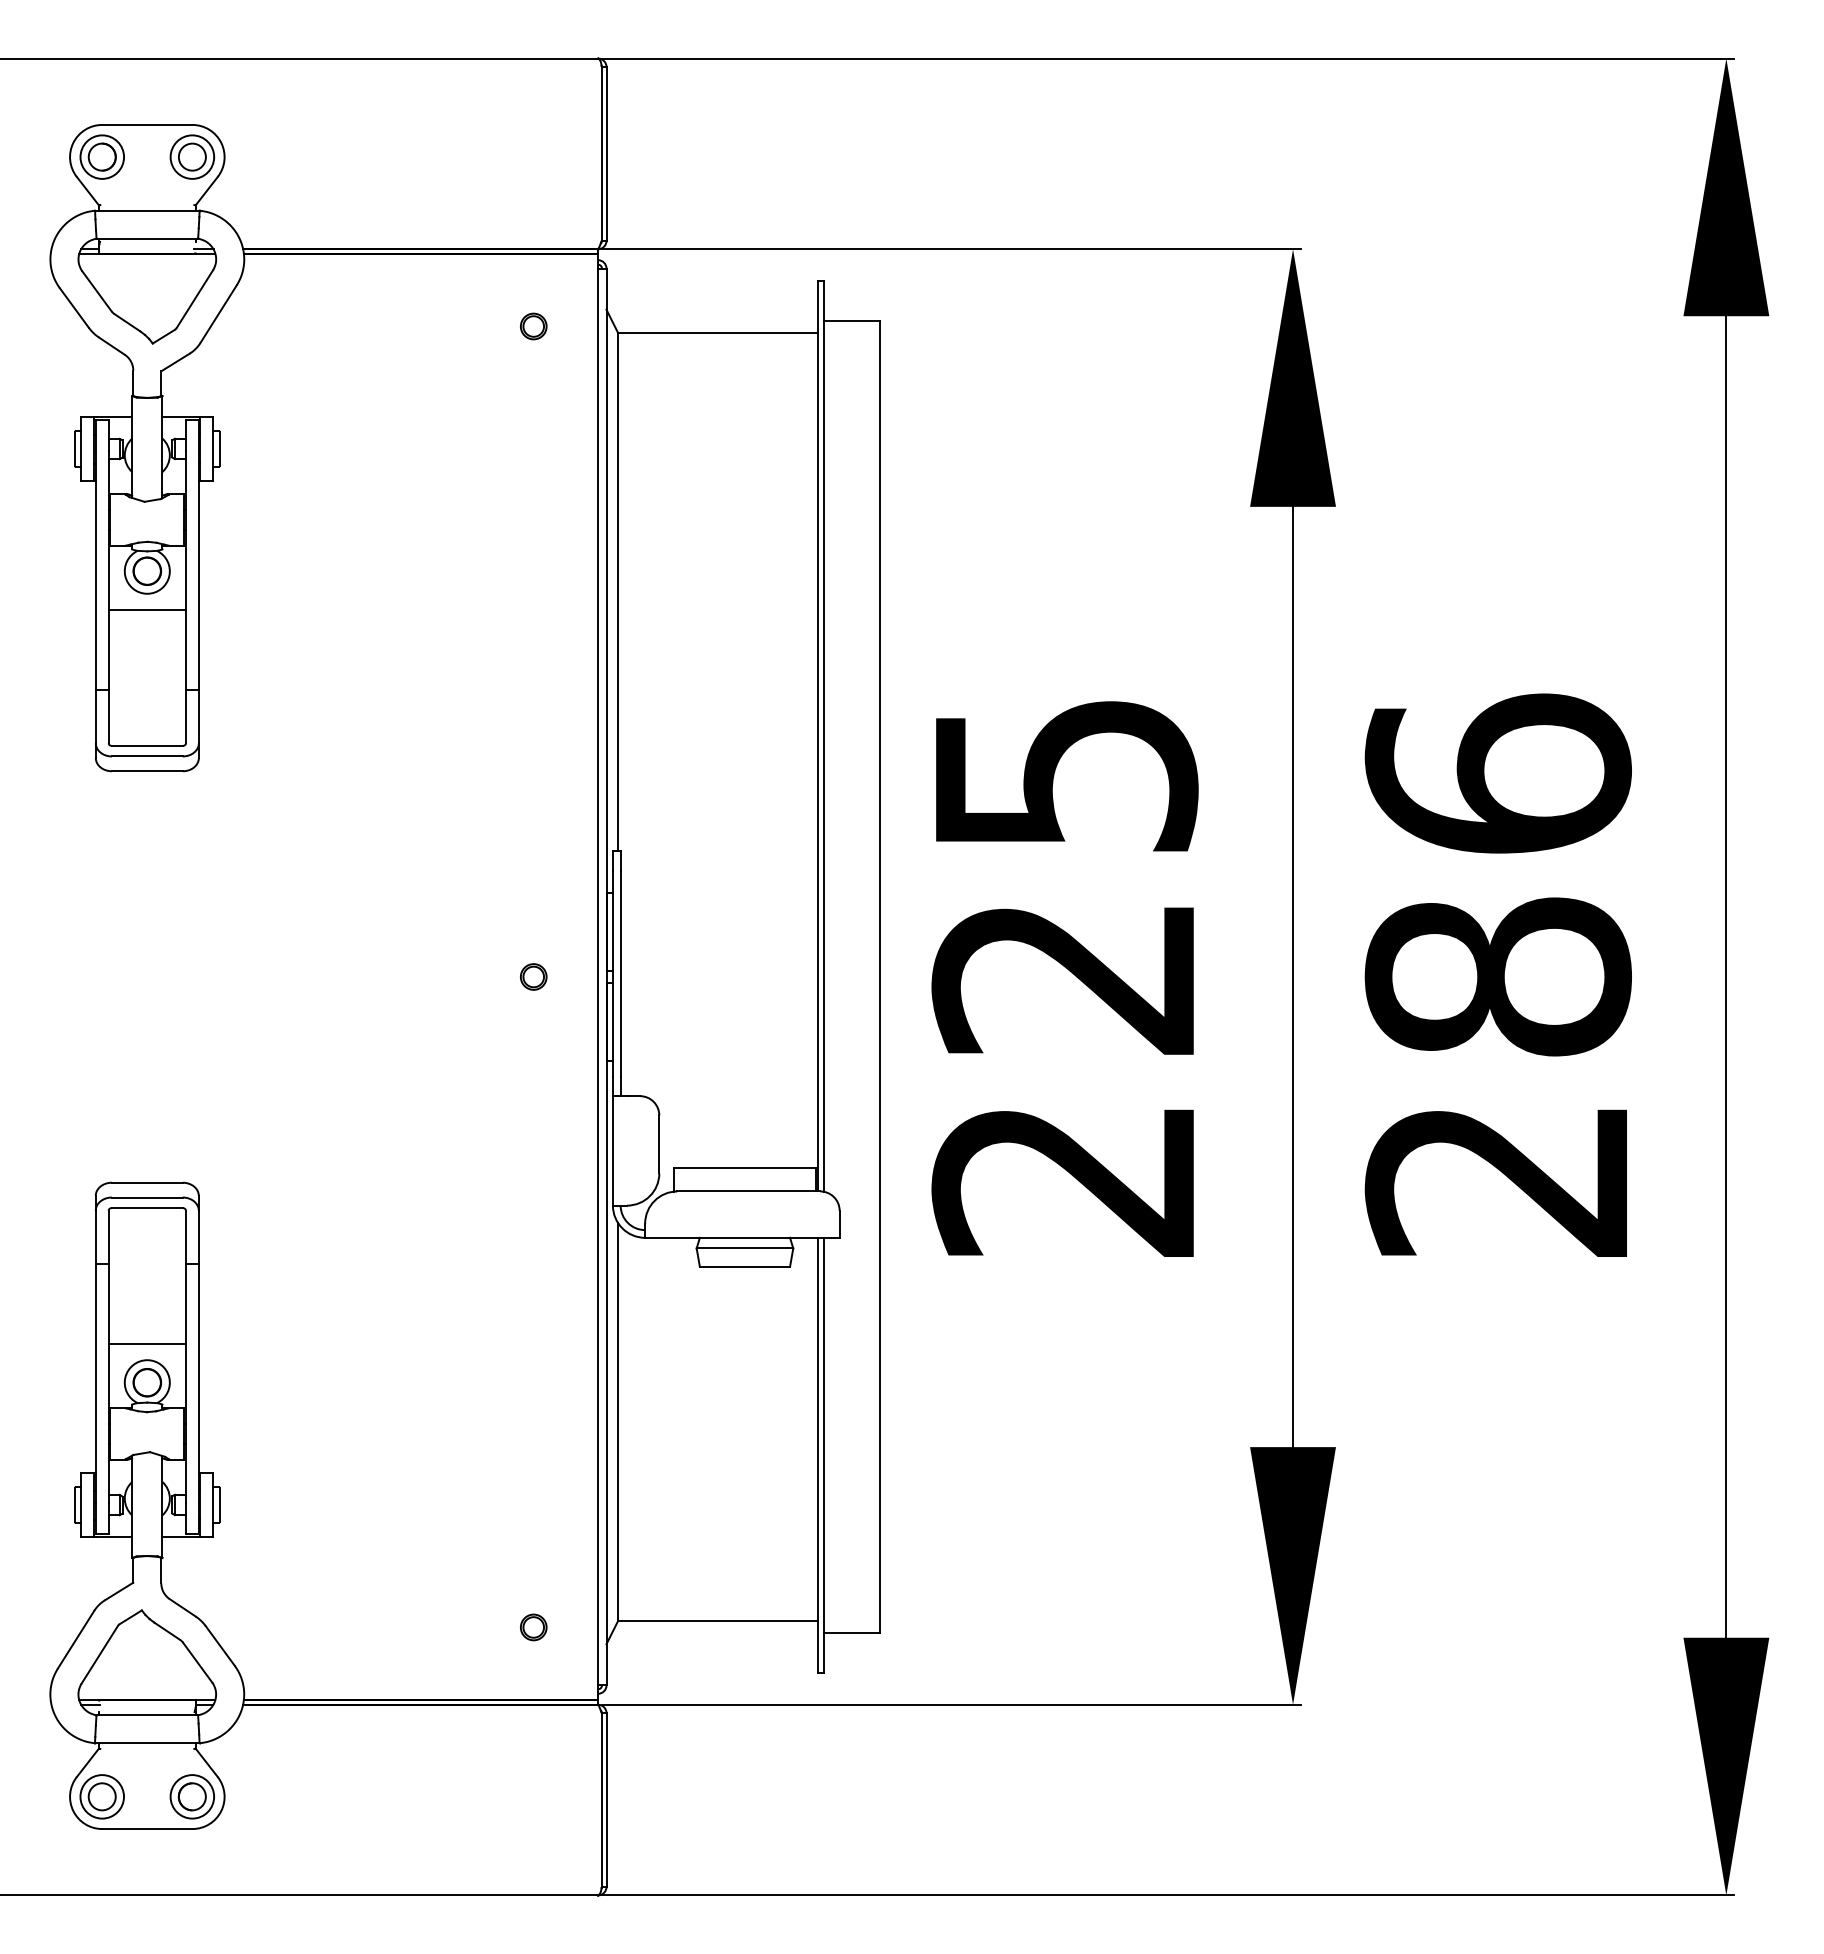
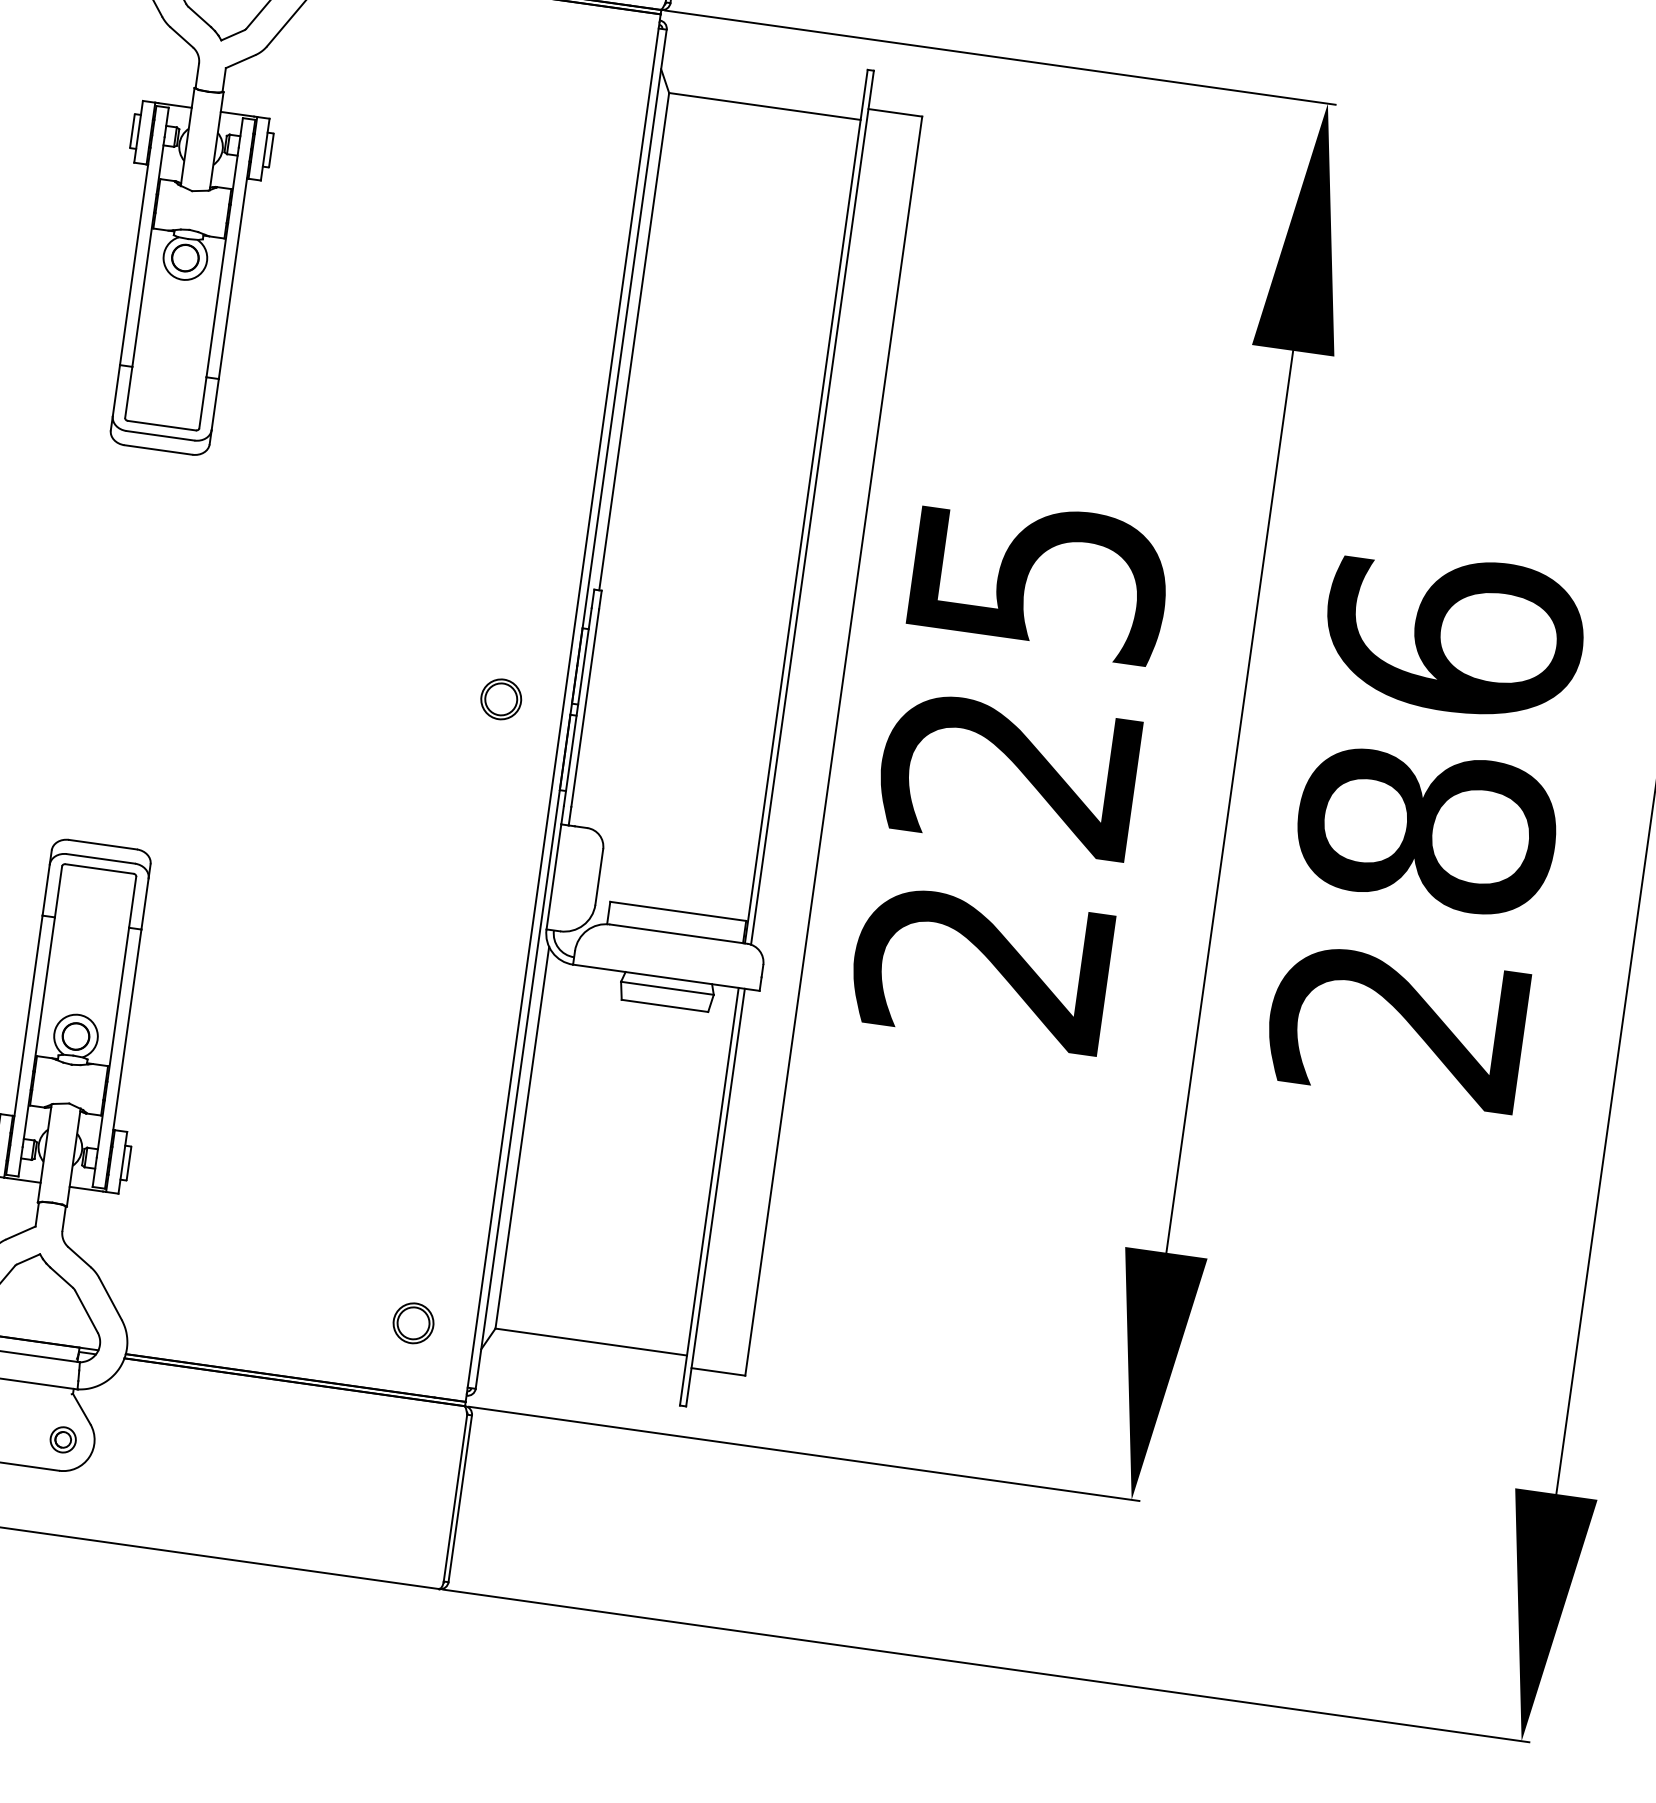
part: (533, 326) -> (588, 75), removed
line: (146, 609) -> (179, 294), removed
part: (533, 976) -> (501, 698), size x1.6
line: (146, 1344) -> (80, 999), removed
part: (533, 1627) -> (413, 1323), size x1.6
part: (191, 1796) -> (62, 1439), size x0.6

